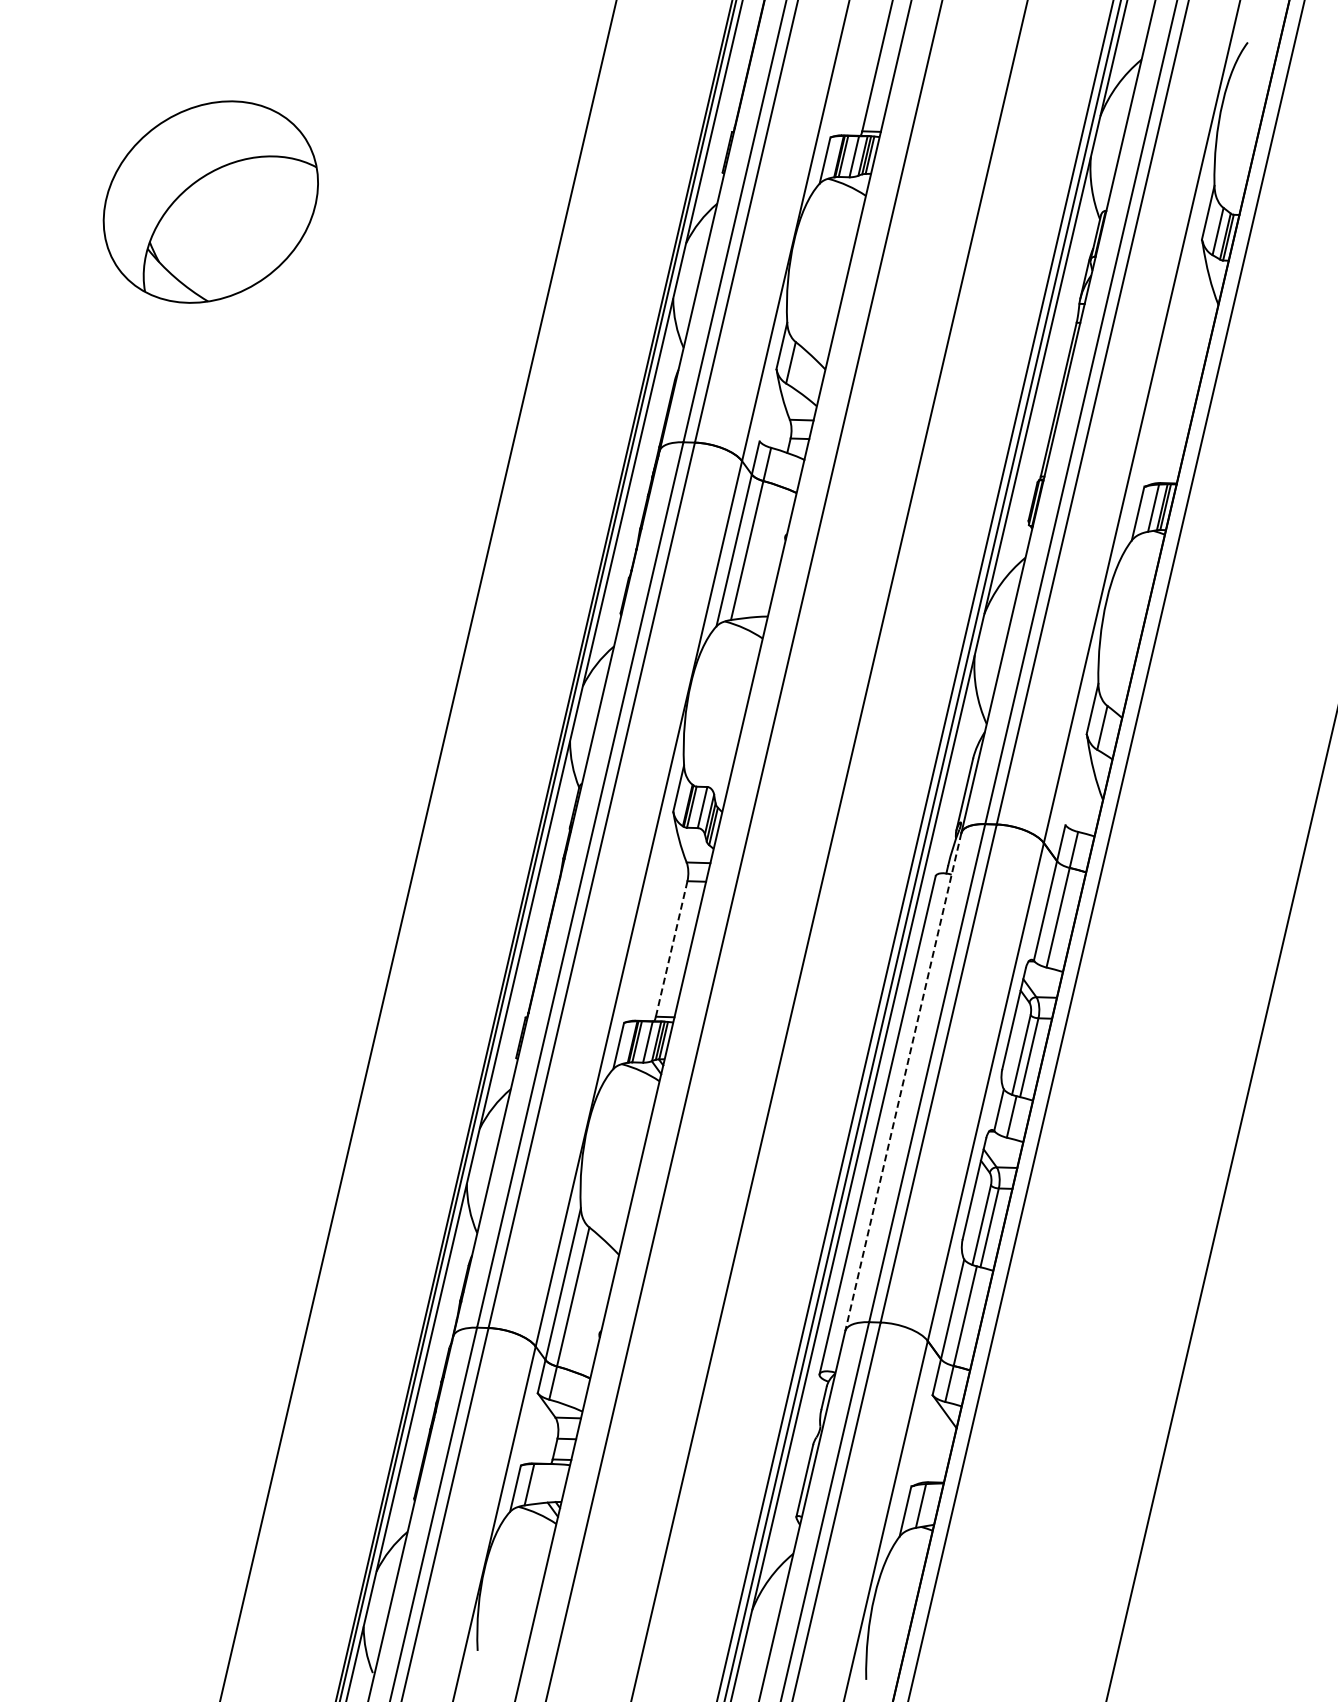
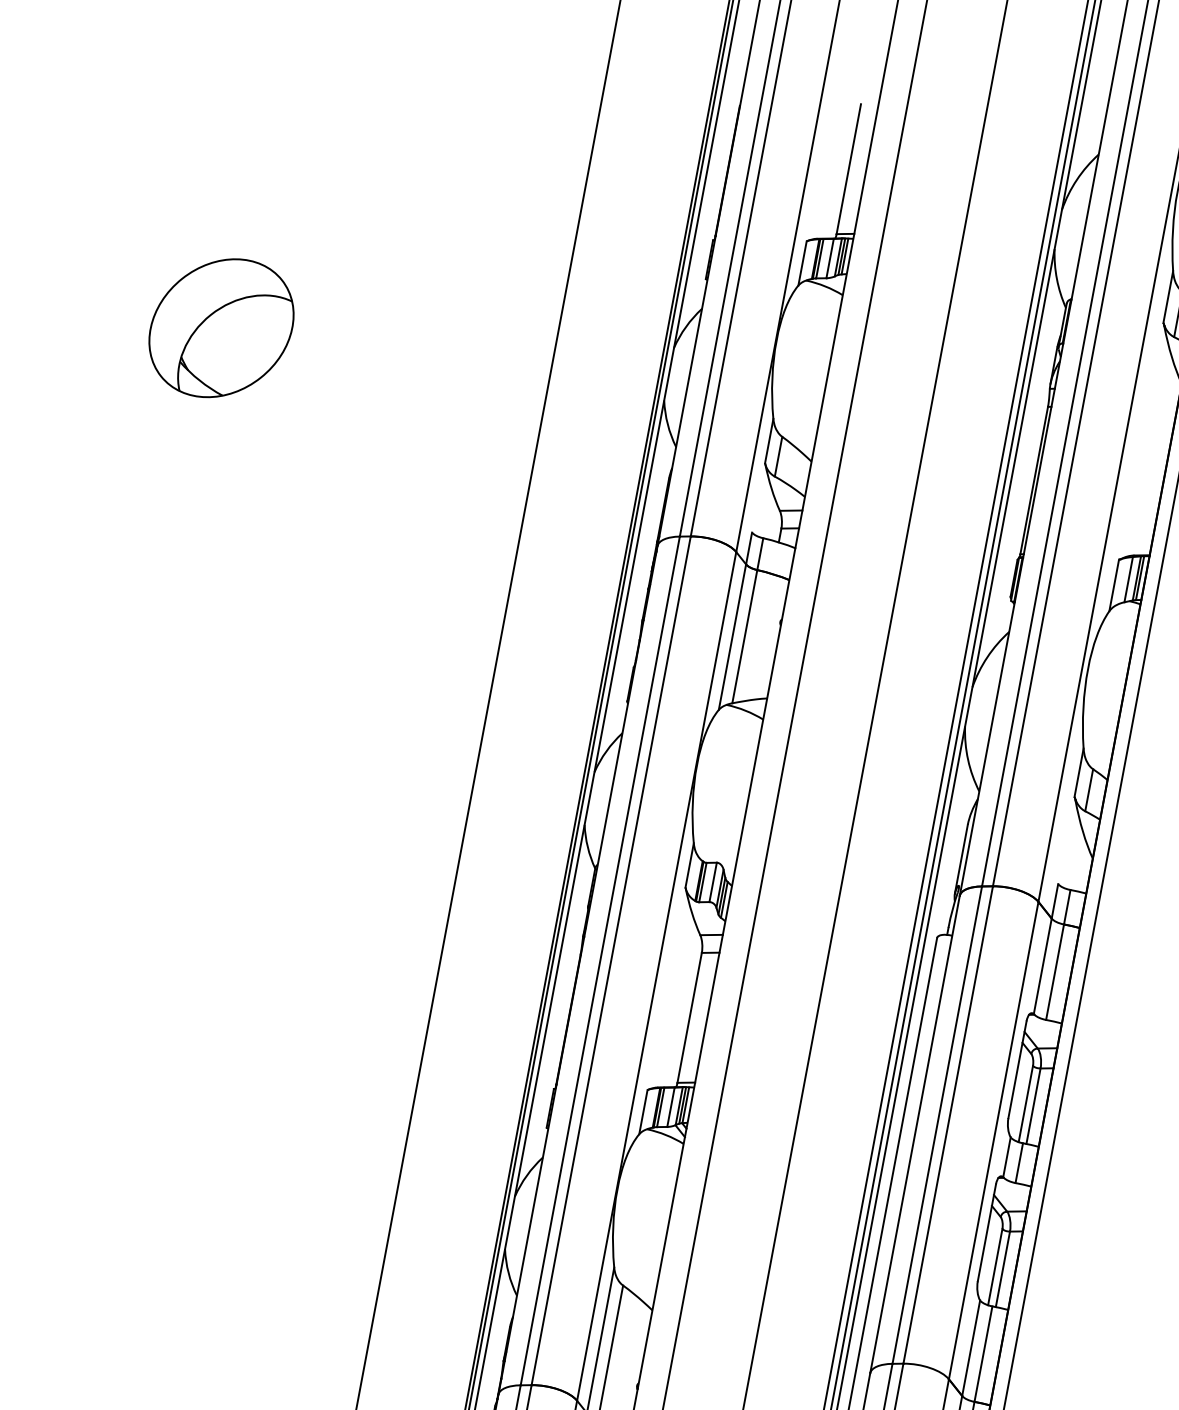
part: (210, 201) -> (221, 327), size x0.71
line: (671, 948) -> (689, 1017), dashed -> solid
line: (903, 1082) -> (915, 1134), dashed -> solid

